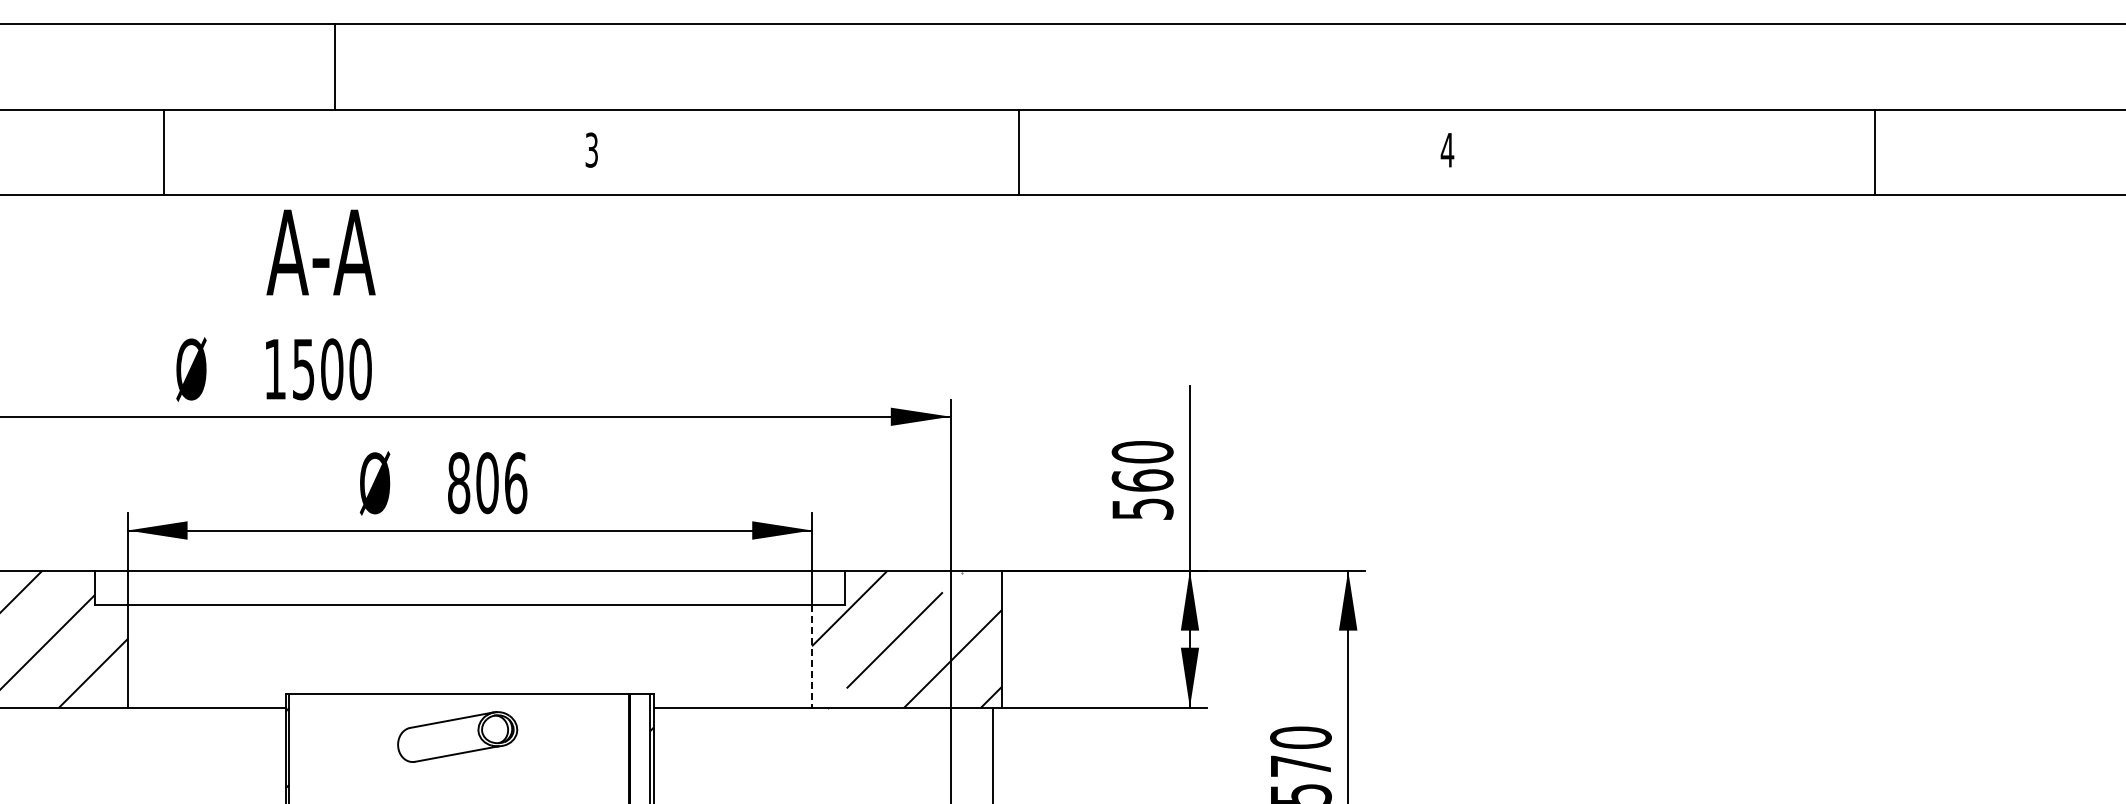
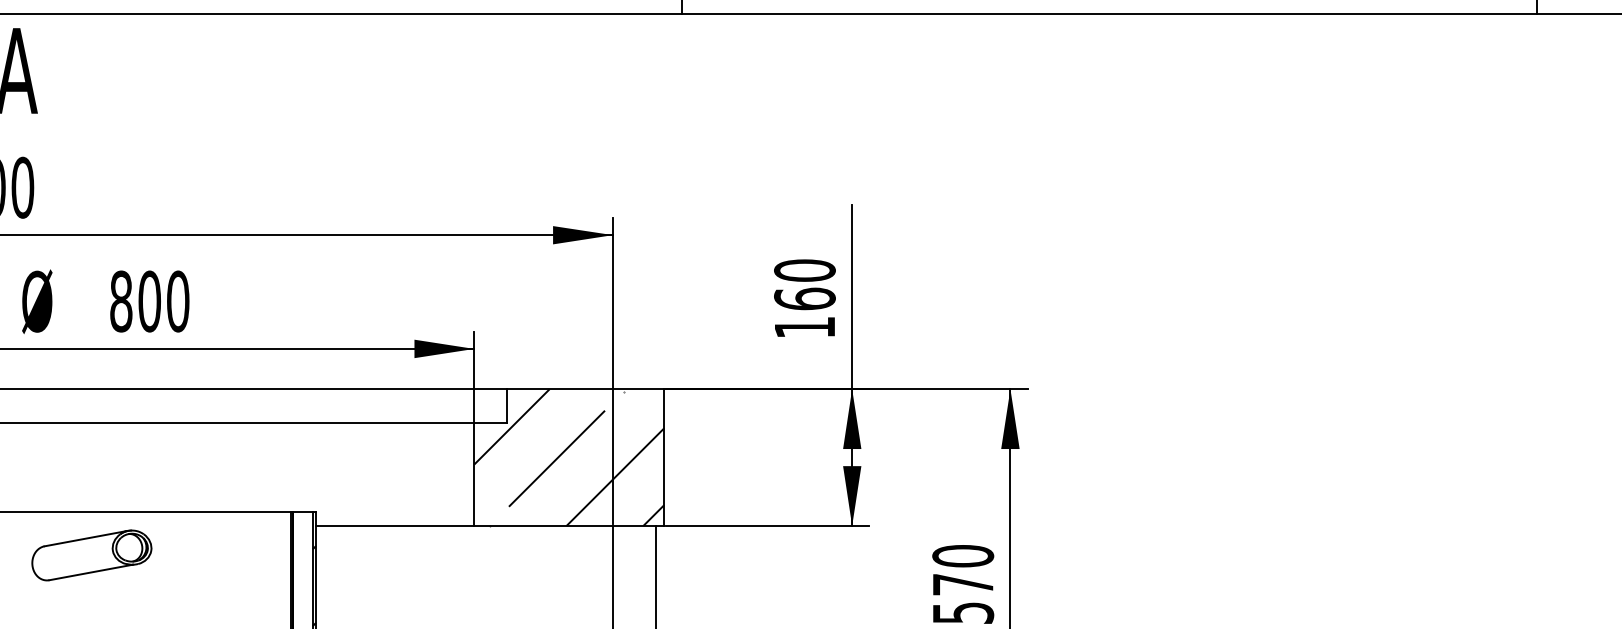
text: (515, 483) -> (177, 301), 806 -> 800
text: (1142, 508) -> (804, 326), 560 -> 160
line: (812, 656) -> (474, 474), dashed -> solid
part: (457, 736) -> (91, 554), moved

